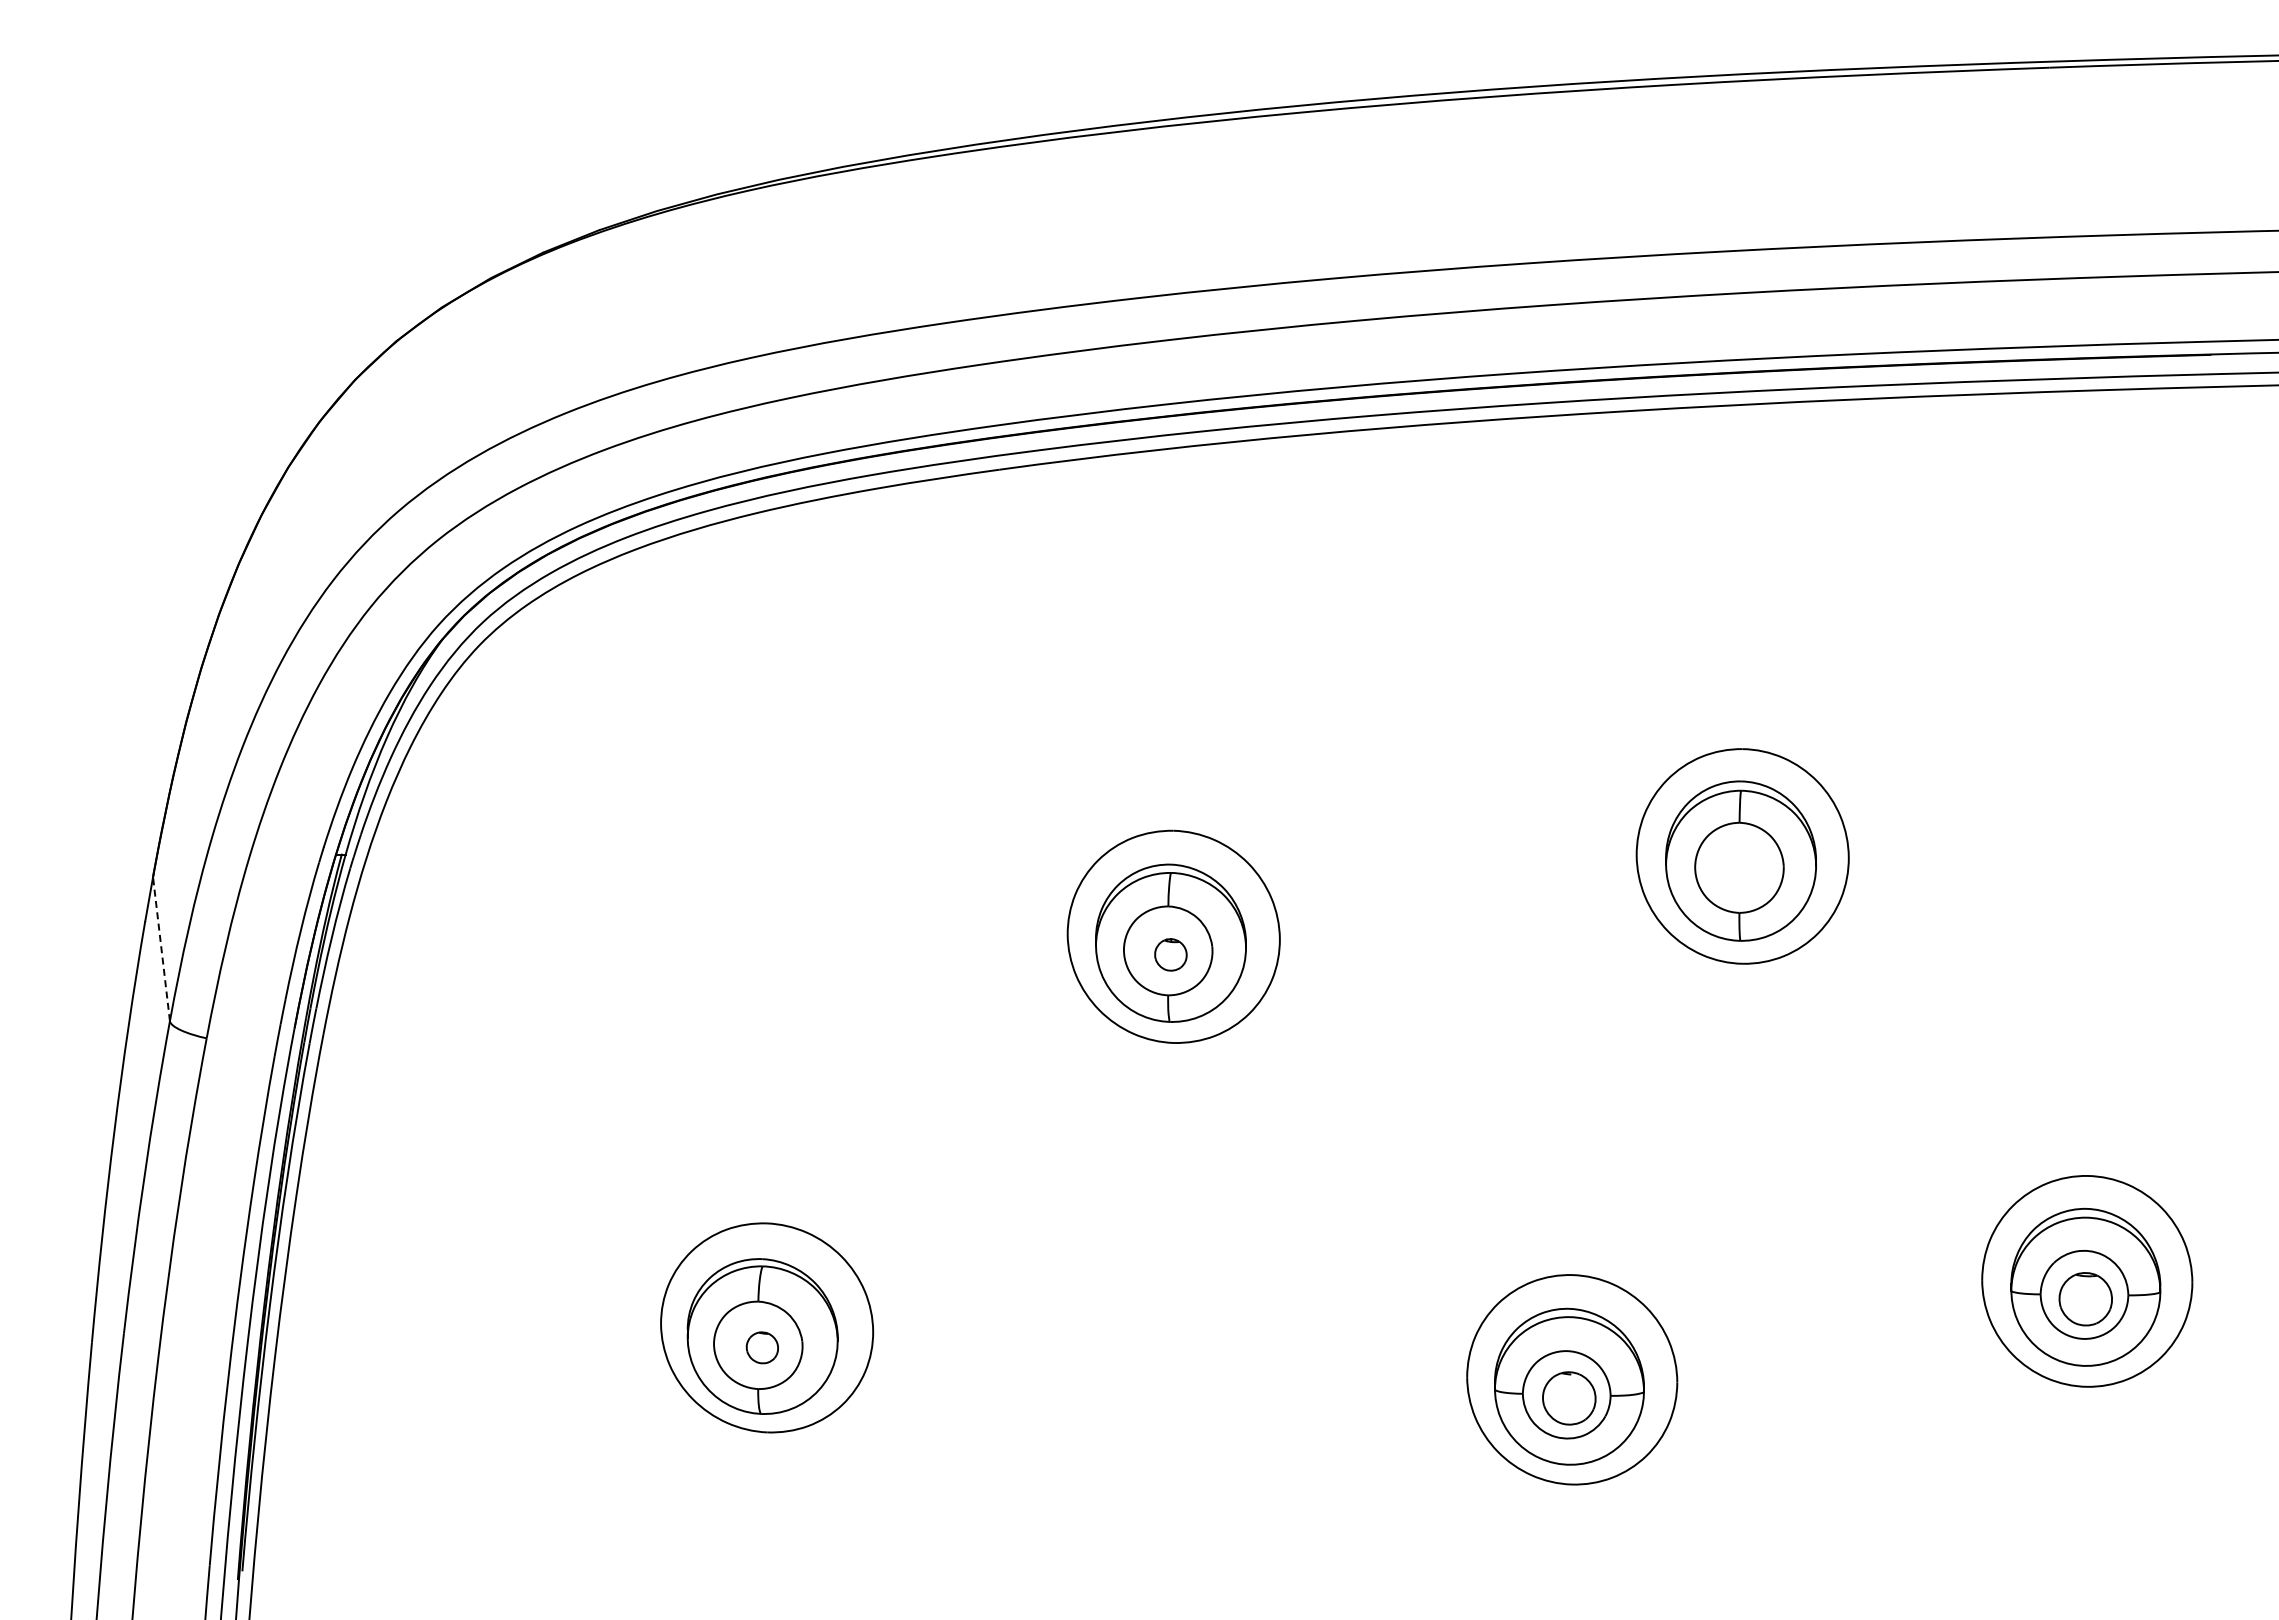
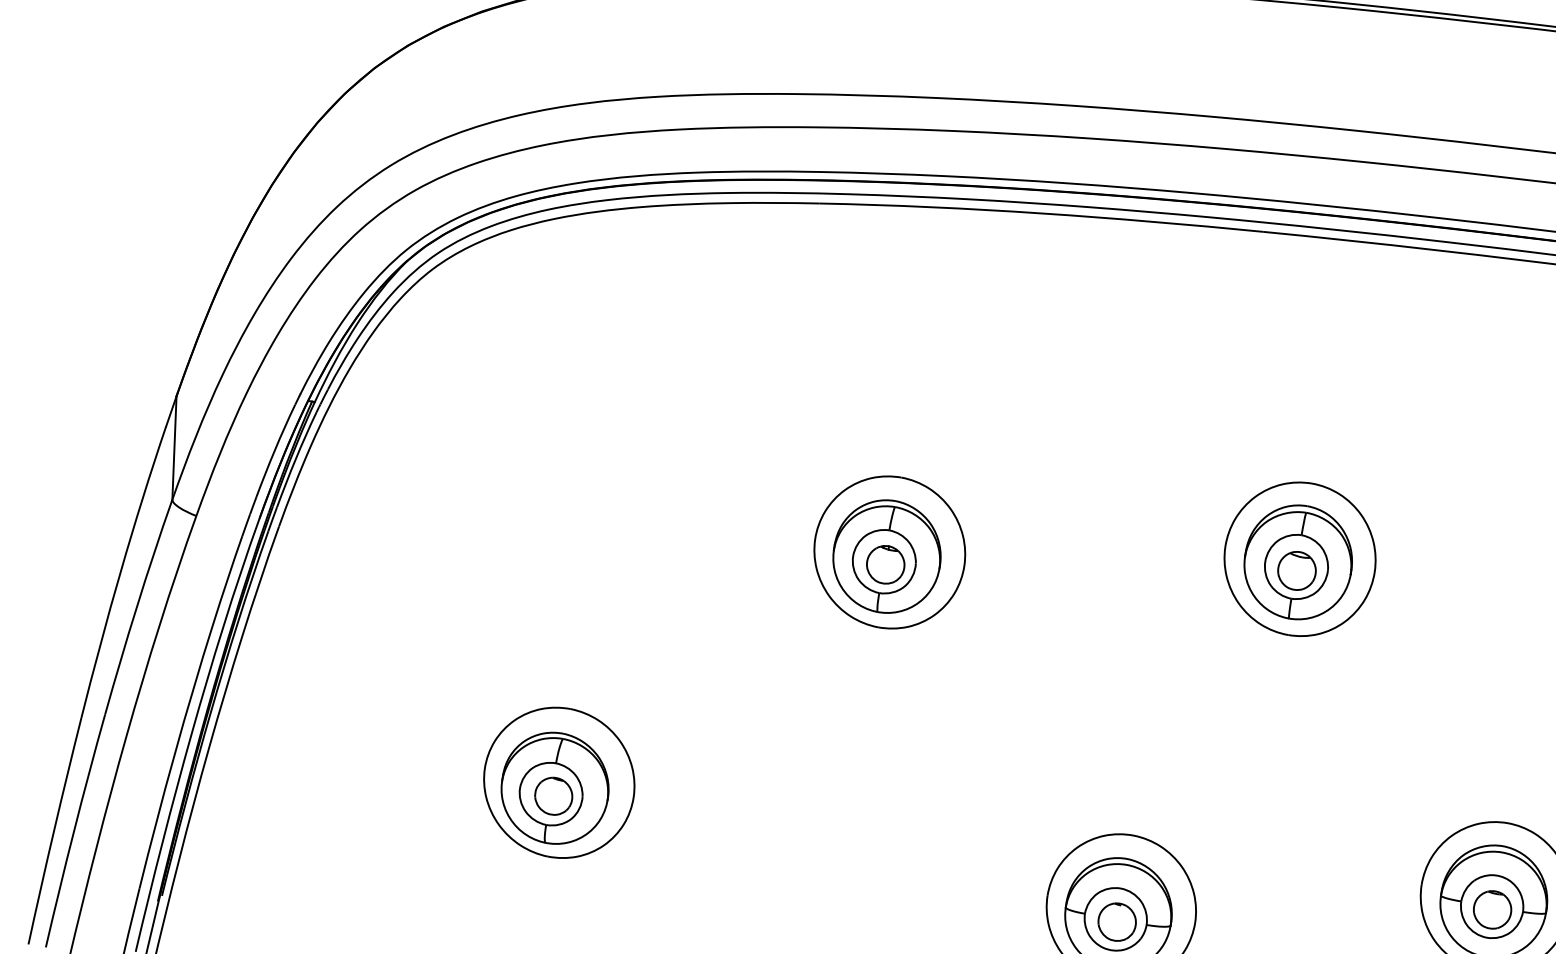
part: (1740, 872) -> (1296, 570), added
line: (161, 948) -> (174, 447), dashed -> solid
part: (1170, 954) -> (885, 564), size x1.67
part: (762, 1347) -> (553, 796), size x1.67

